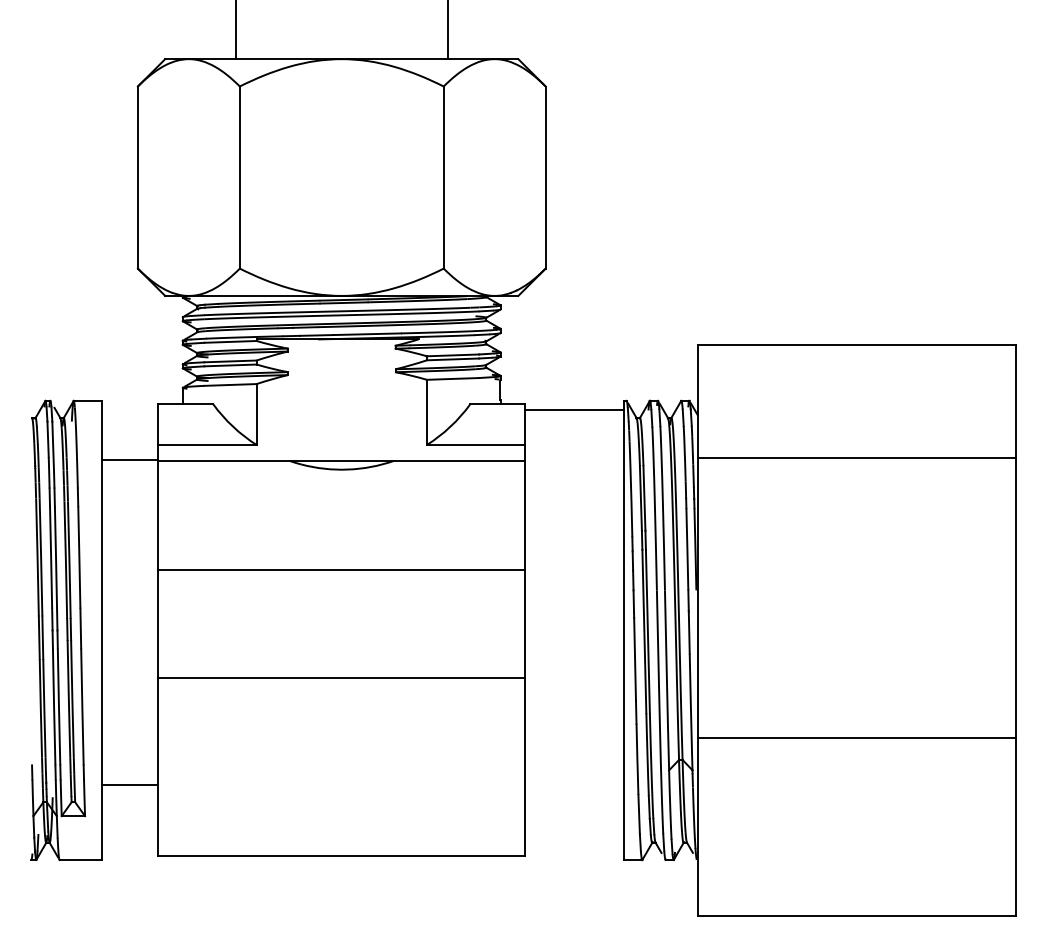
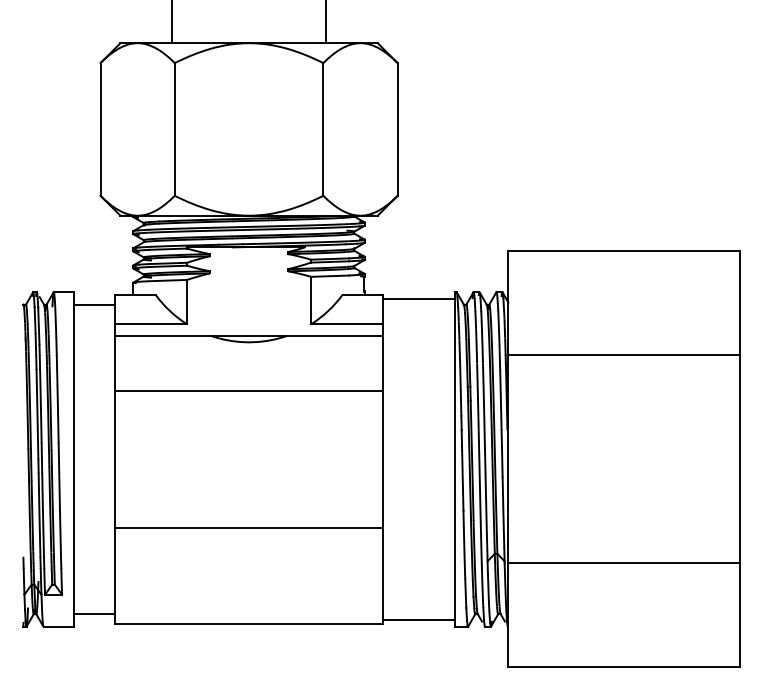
line: (856, 457) -> (624, 355), moved
line: (129, 459) -> (94, 305), moved
line: (341, 569) -> (248, 390), moved
line: (341, 678) -> (248, 527), moved
line: (856, 738) -> (624, 563), moved
line: (129, 785) -> (94, 613), moved
line: (574, 850) -> (418, 619), added

